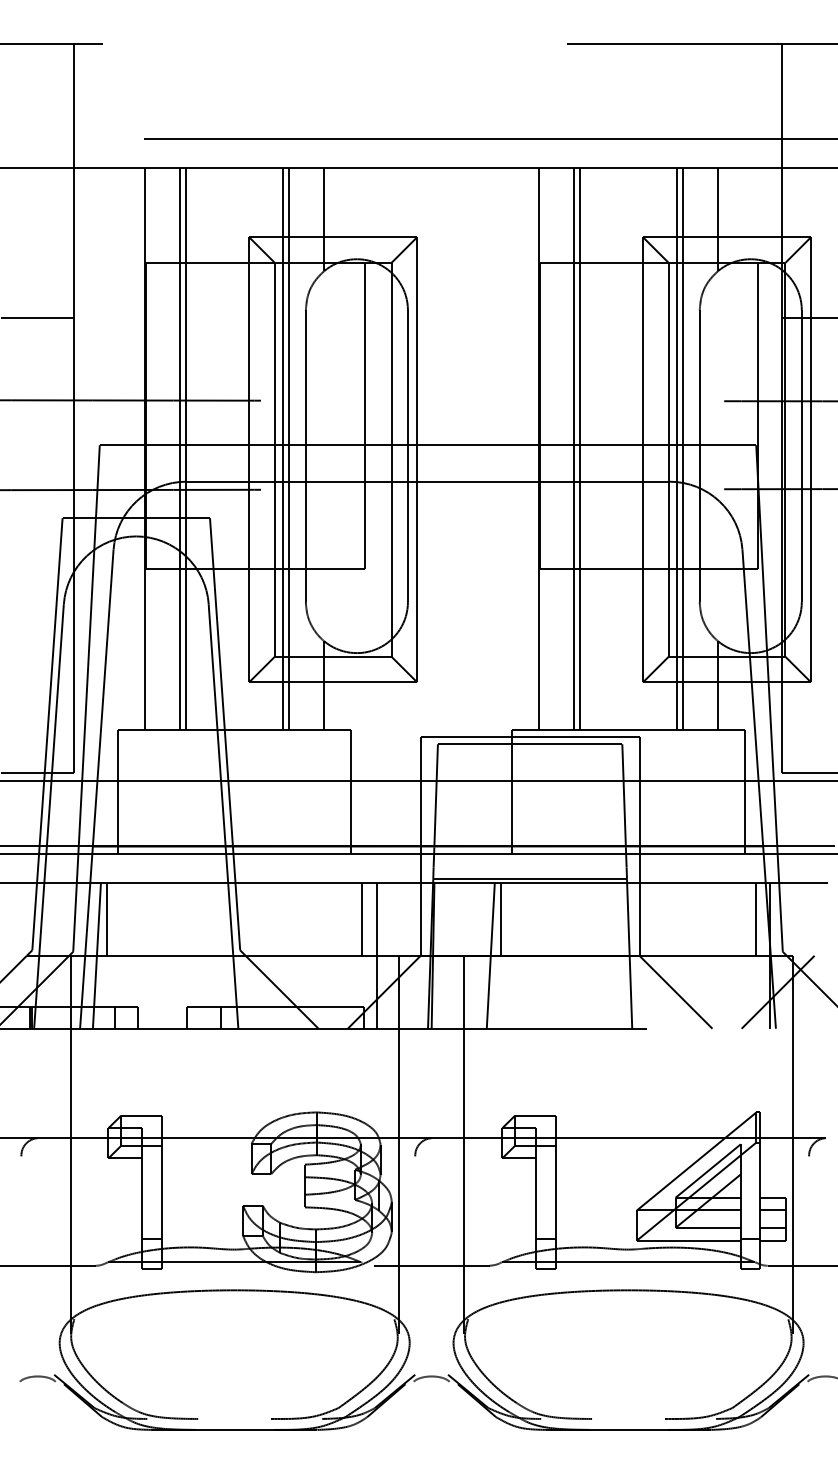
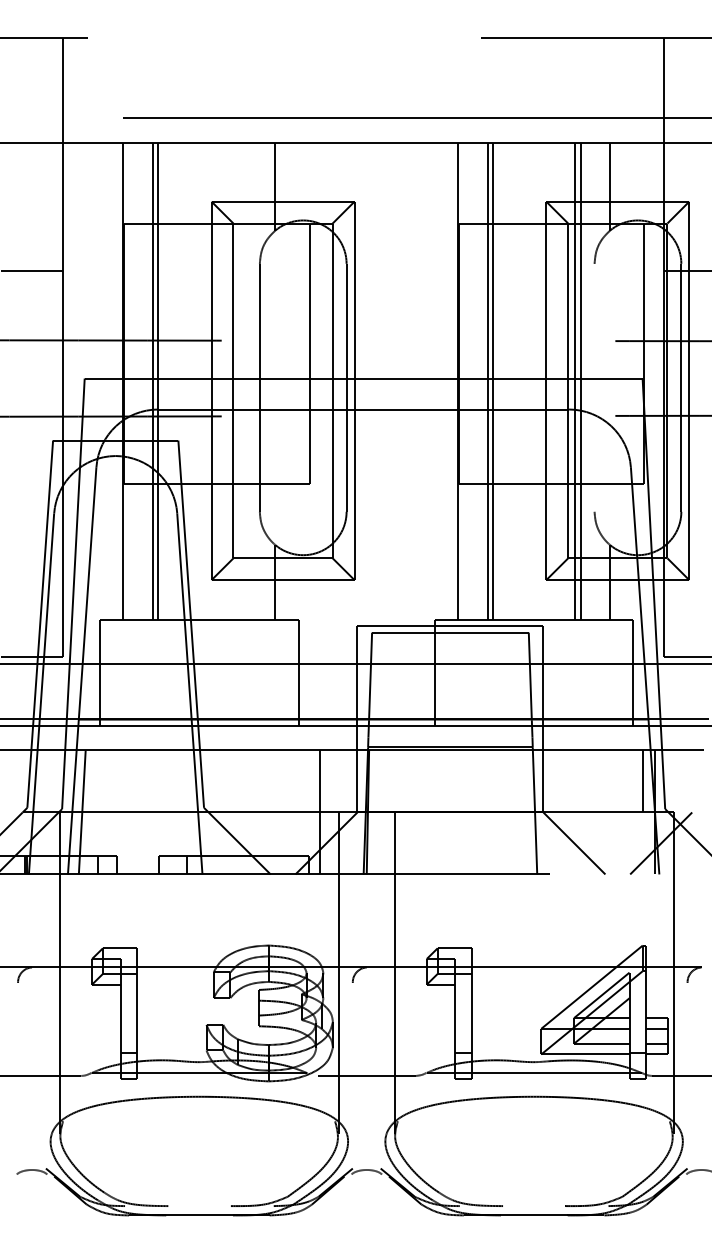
line: (283, 448) -> (240, 381), removed
line: (288, 448) -> (245, 381), removed
line: (699, 455) -> (594, 387), removed
line: (106, 919) -> (90, 781), removed
line: (361, 919) -> (307, 781), removed
line: (500, 919) -> (425, 781), removed
line: (490, 955) -> (416, 812), removed

